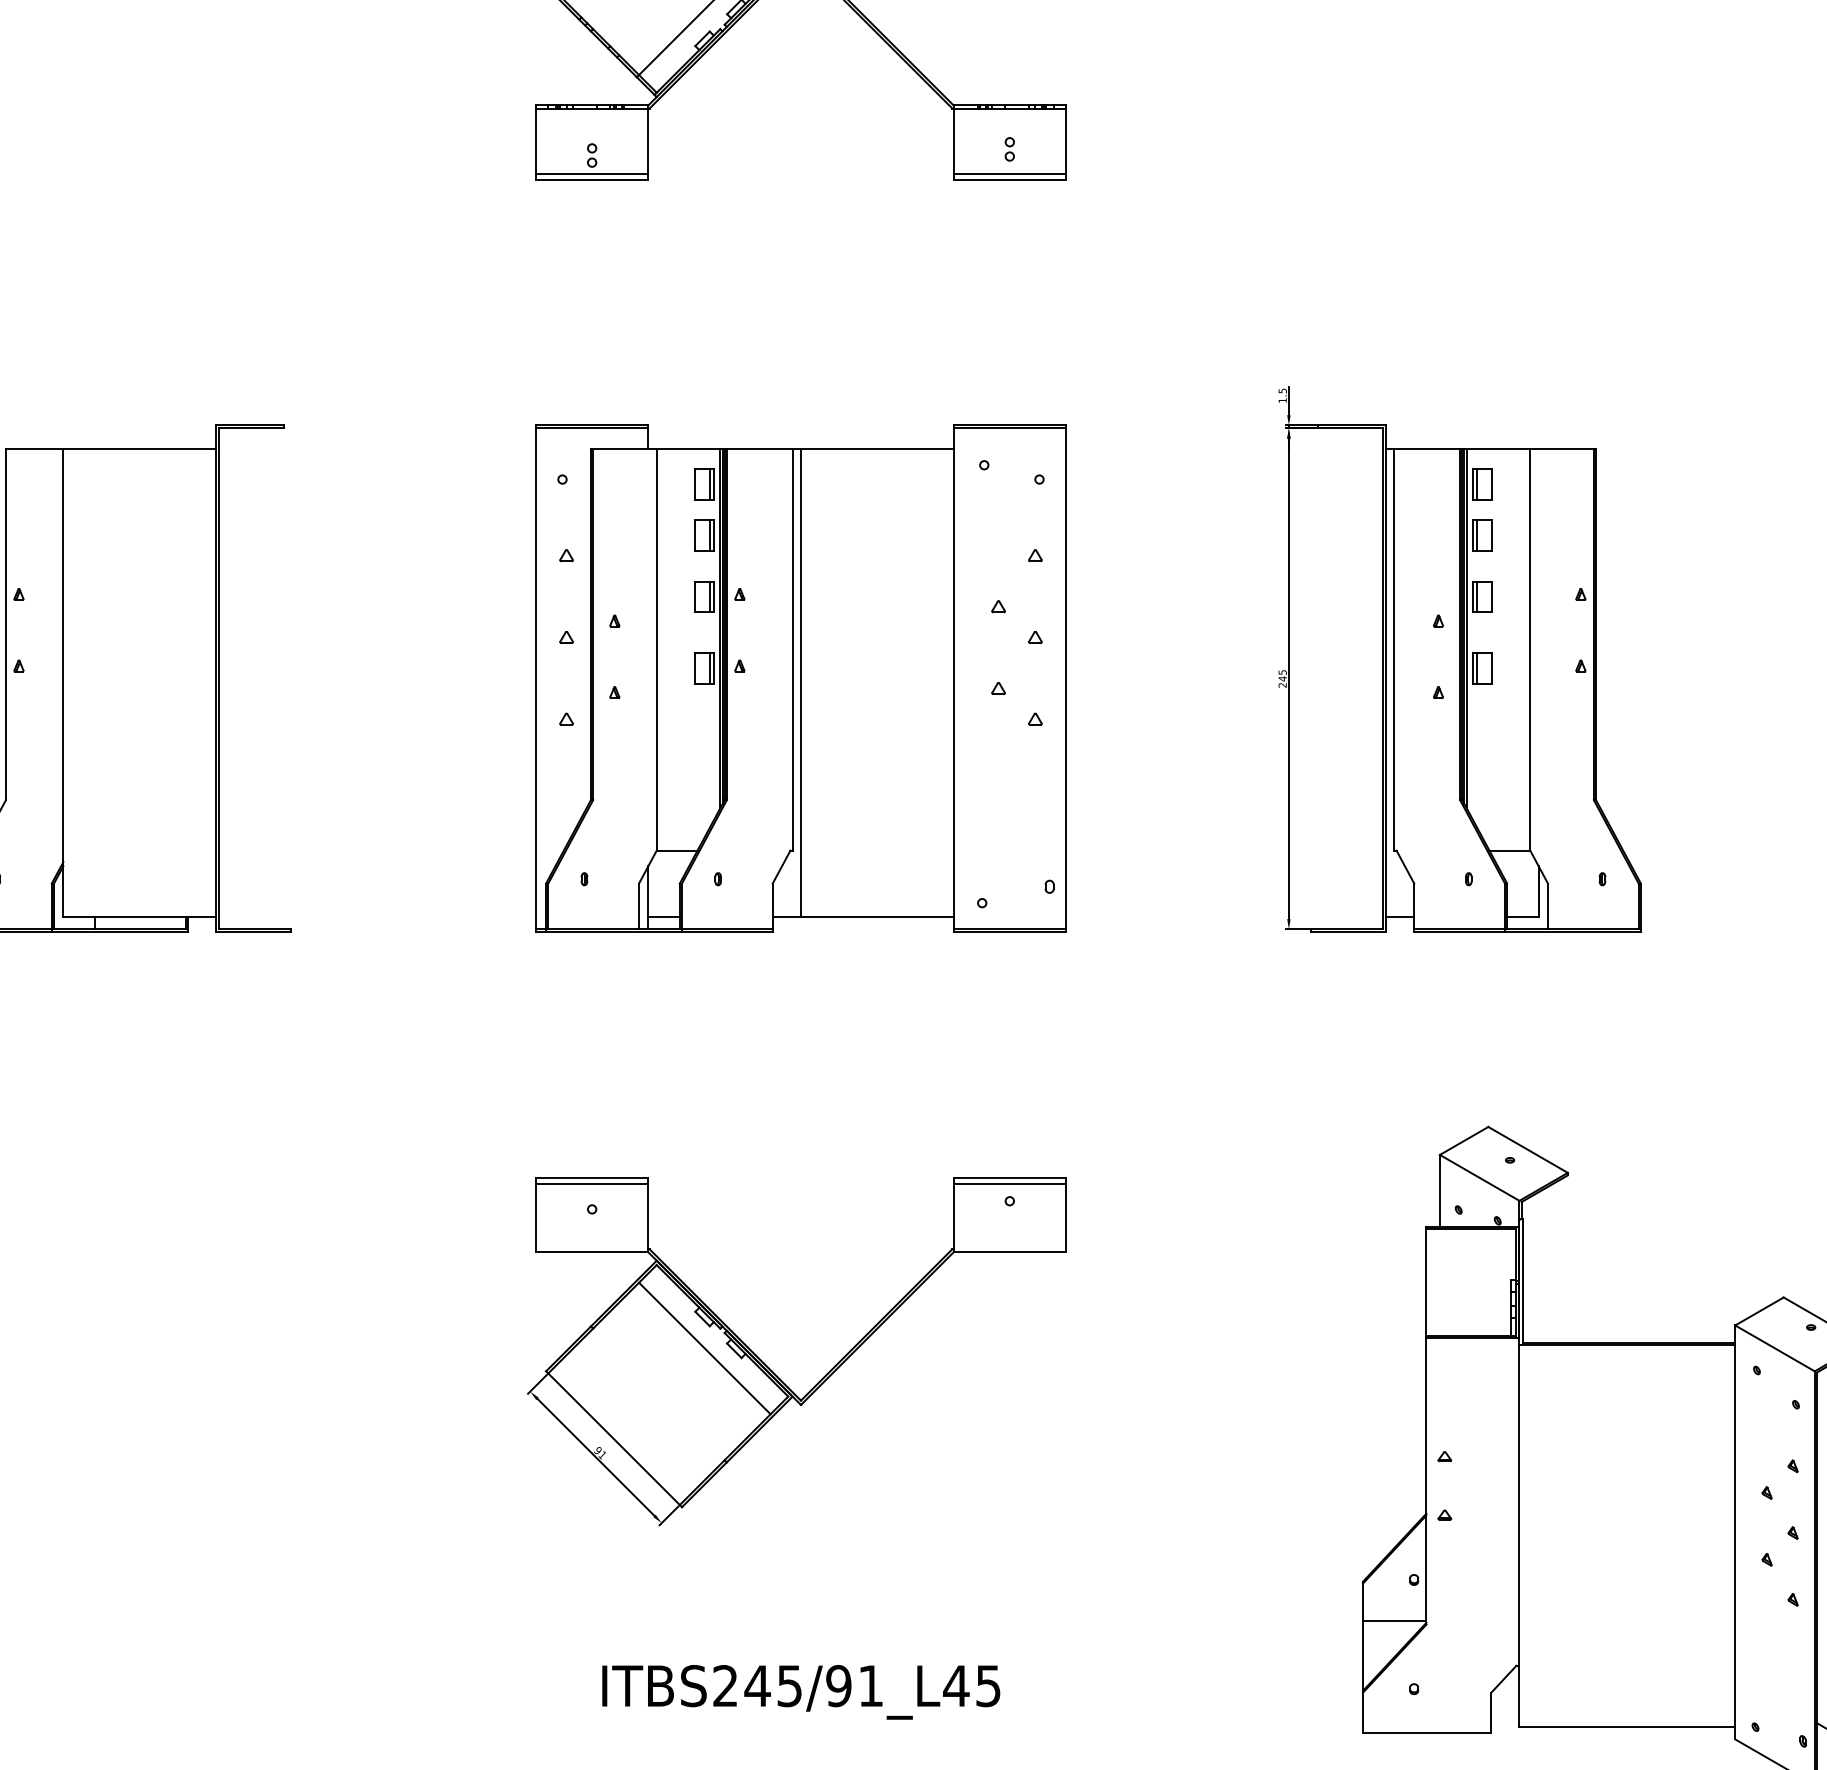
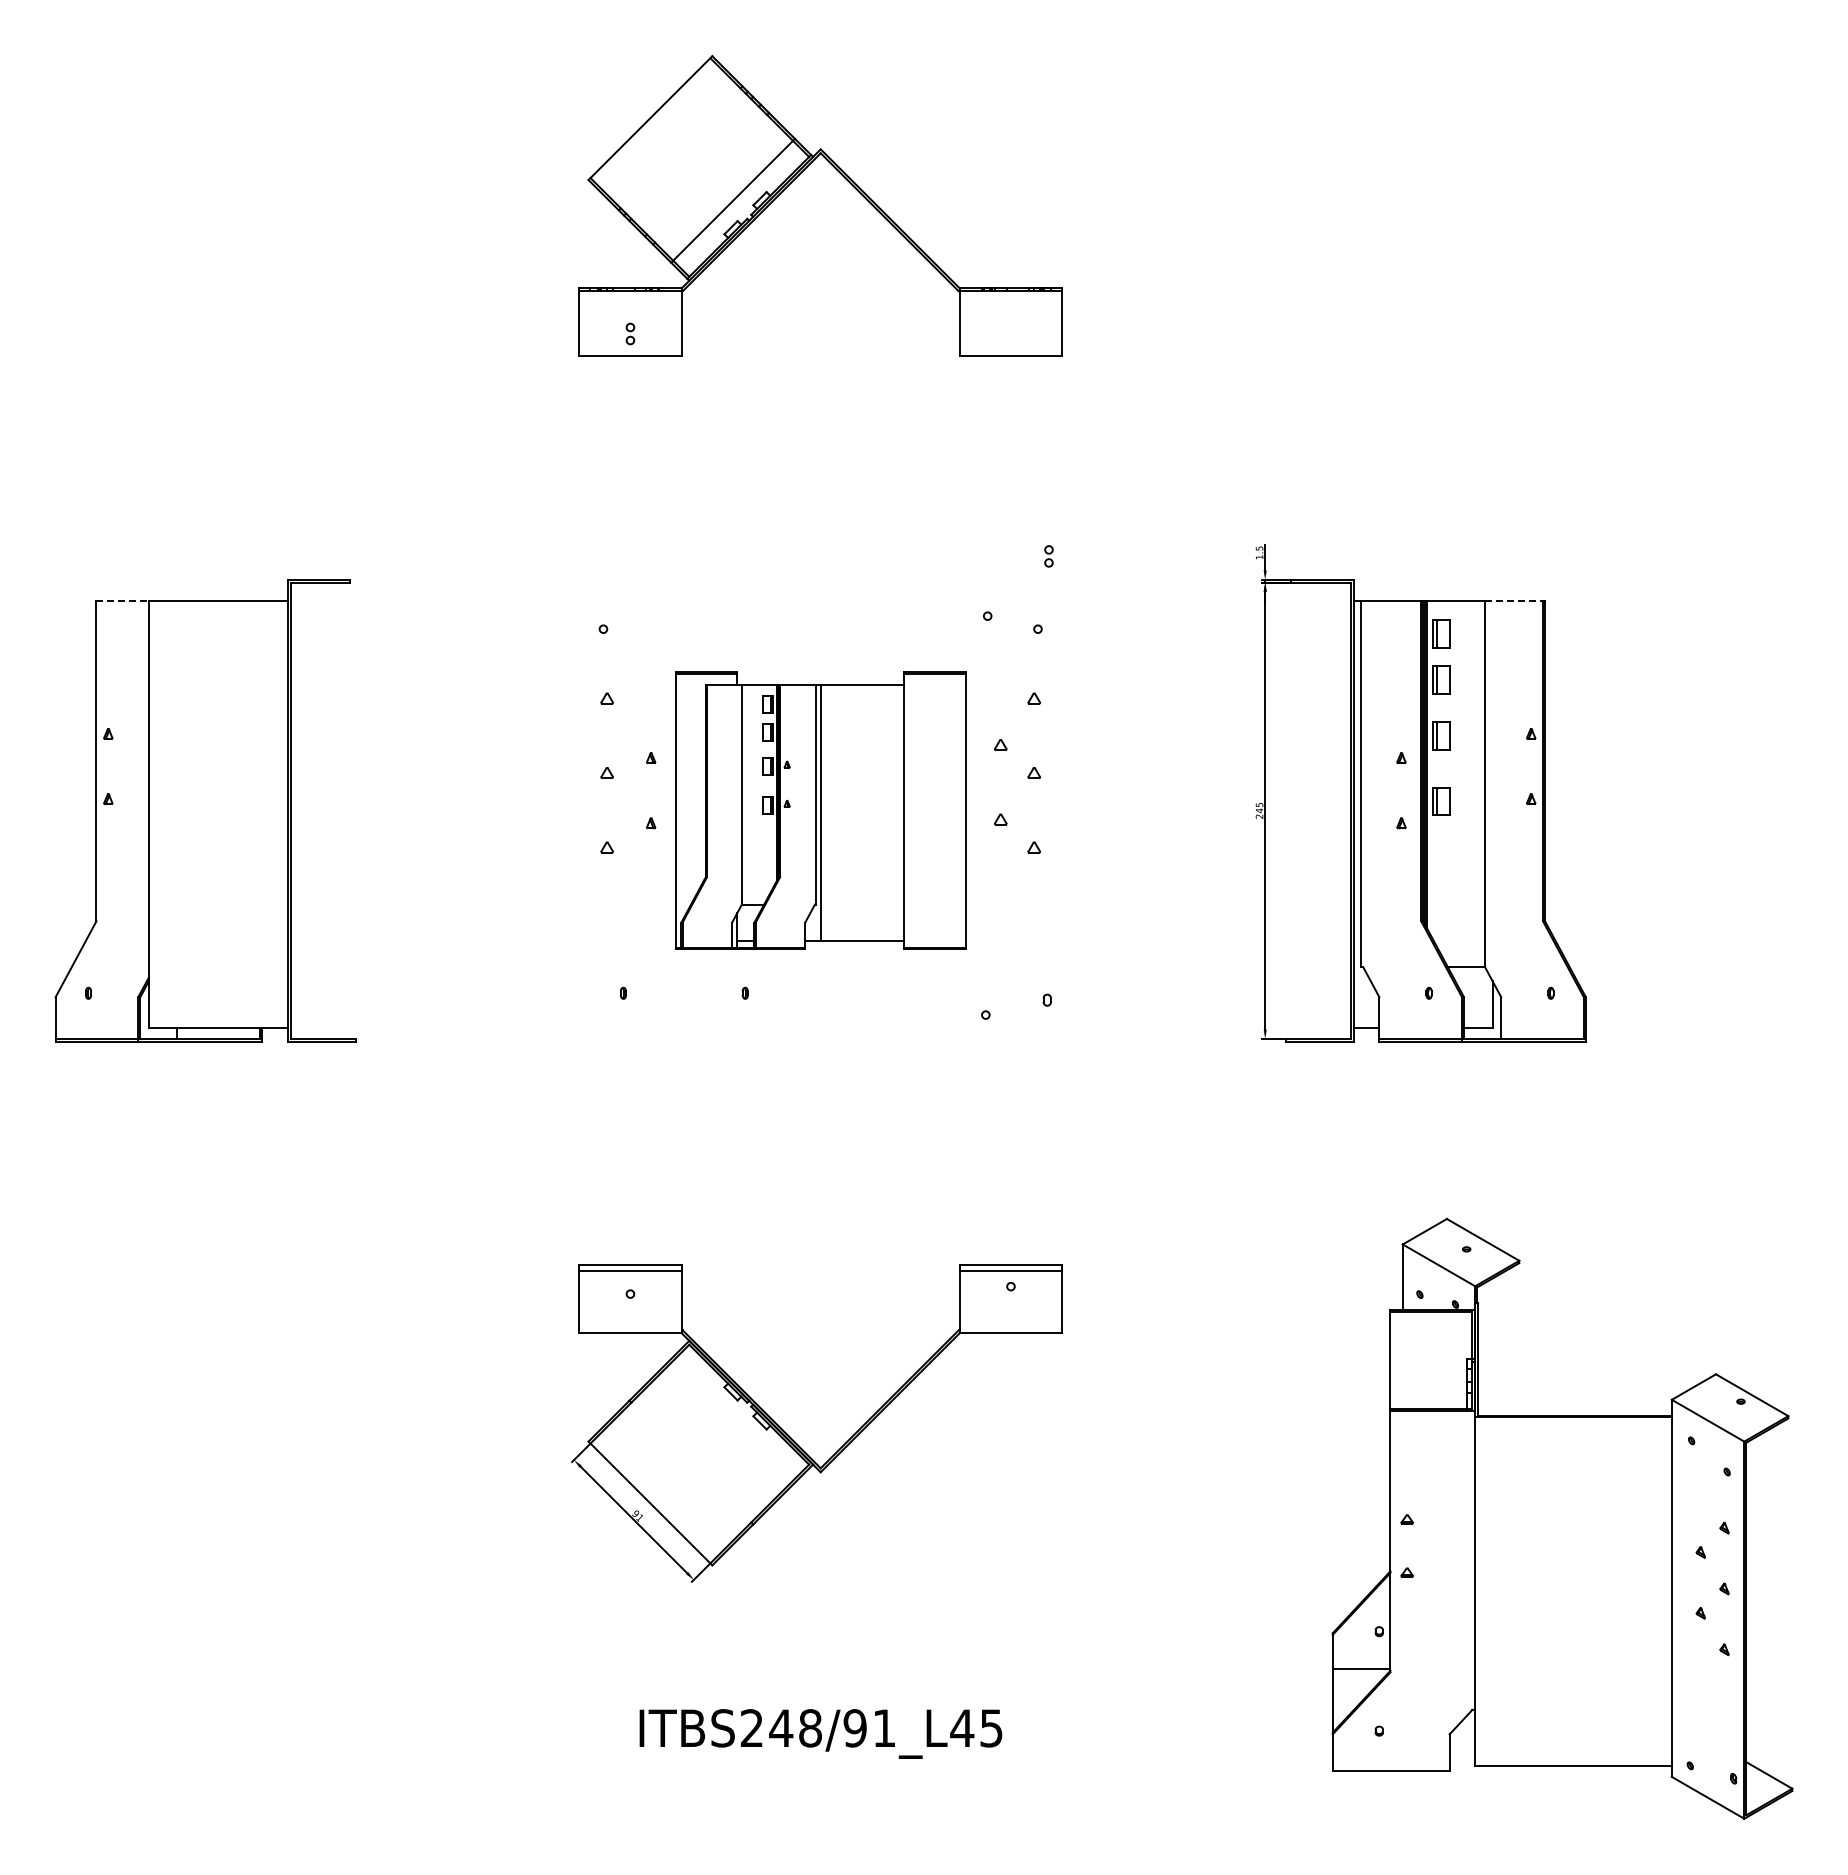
part: (1009, 149) -> (1048, 556), moved
line: (592, 173) -> (630, 350), removed
line: (1009, 173) -> (1010, 350), removed
line: (35, 449) -> (123, 601), solid -> dashed
line: (1562, 449) -> (1514, 601), solid -> dashed
part: (800, 678) -> (820, 810), size x0.6
line: (705, 1348) -> (733, 1420), removed
text: (789, 1686) -> (810, 1728), ITBS245/91_L45 -> ITBS248/91_L45

